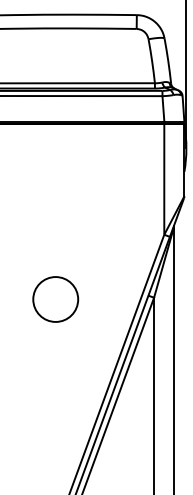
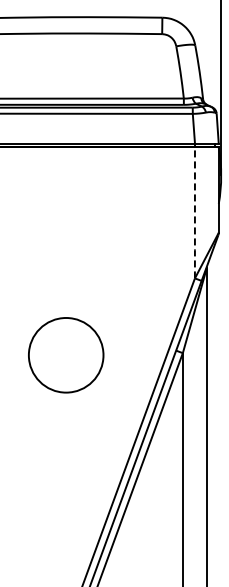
line: (163, 179) -> (194, 212), solid -> dashed
circle: (55, 298) -> (65, 354), size x1.4

